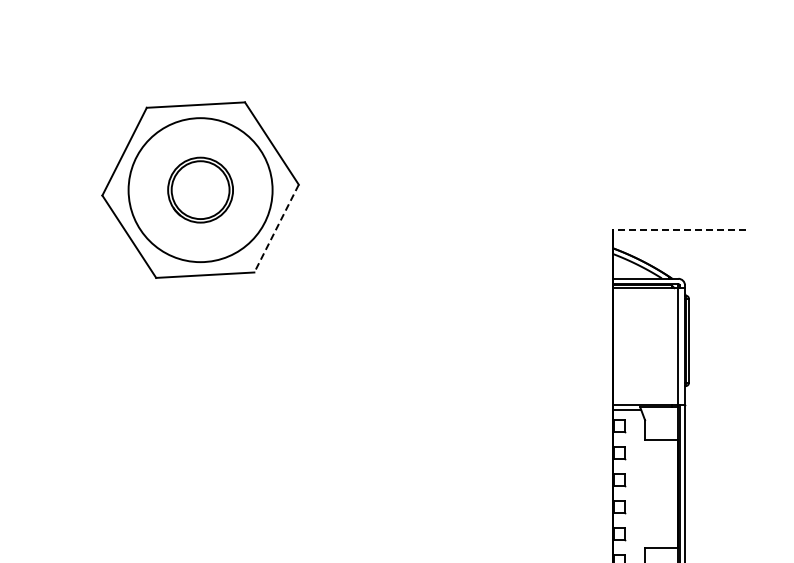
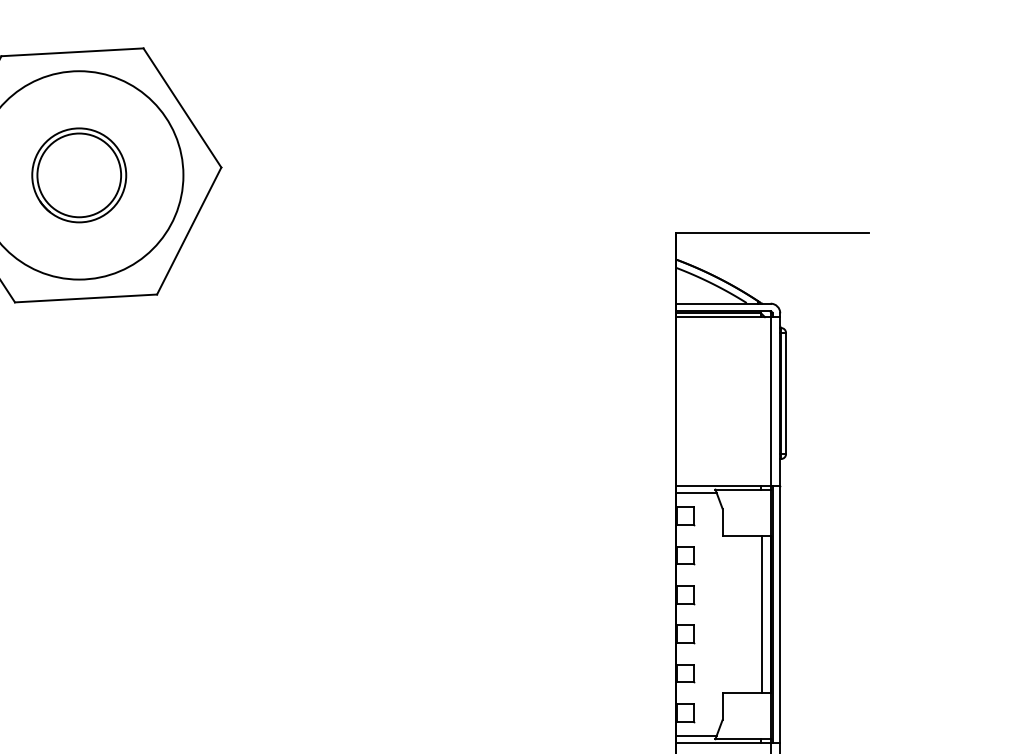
line: (276, 229) -> (189, 232), dashed -> solid
line: (679, 230) -> (772, 233), dashed -> solid
line: (672, 493) -> (762, 614), added

